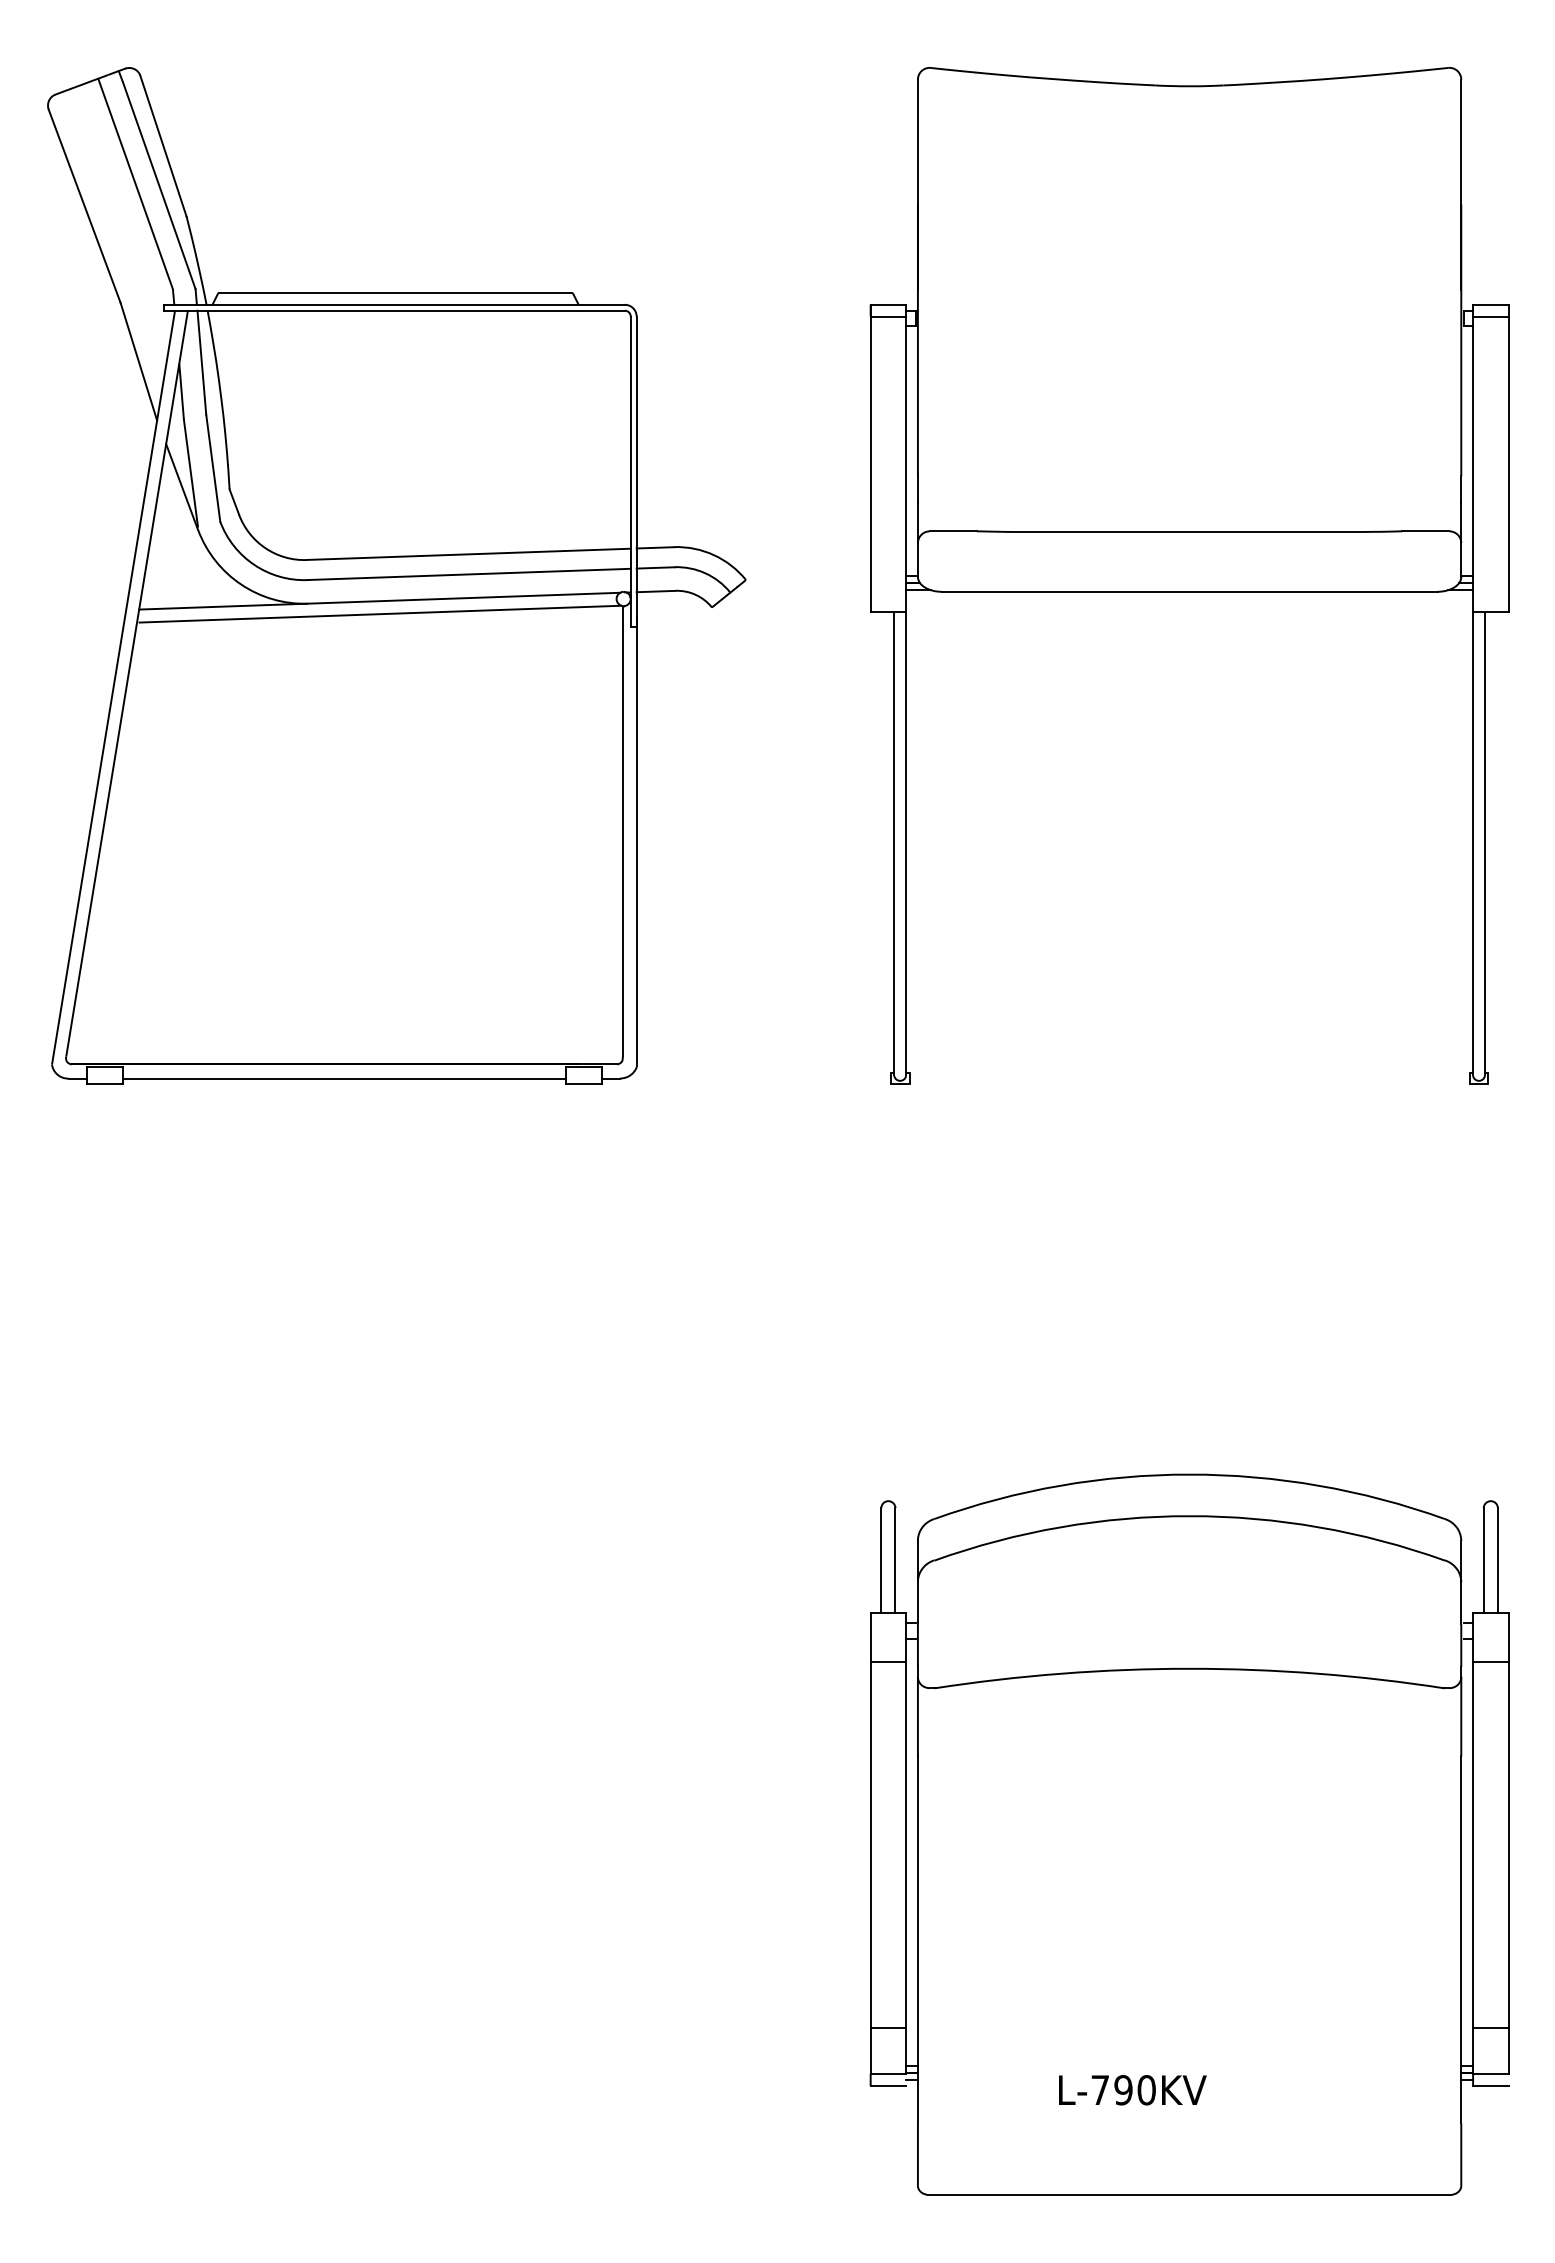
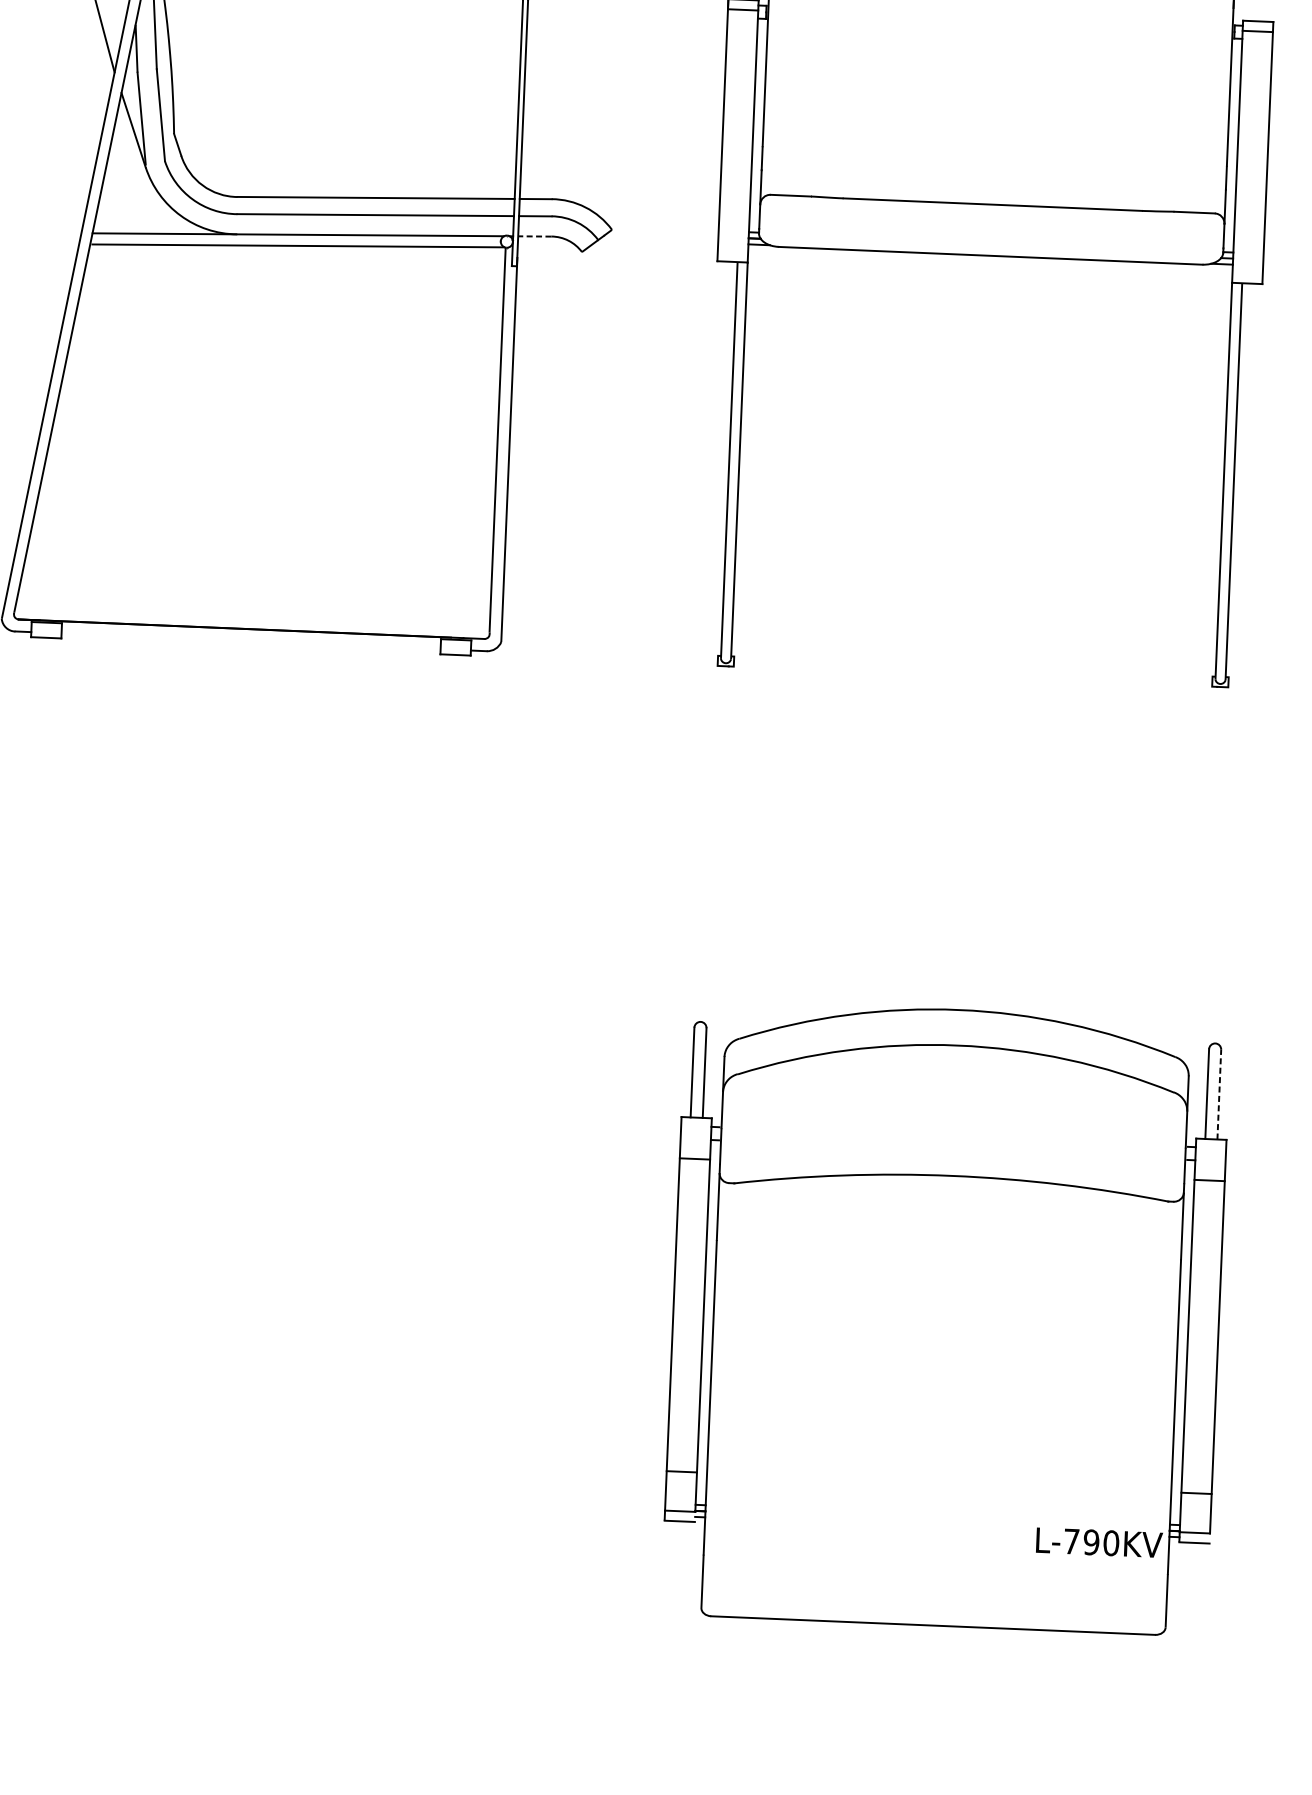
line: (655, 591) -> (534, 236), solid -> dashed
line: (344, 1078) -> (251, 641), removed
line: (1497, 1560) -> (1218, 1094), solid -> dashed
text: (1132, 2090) -> (1099, 1542), moved

